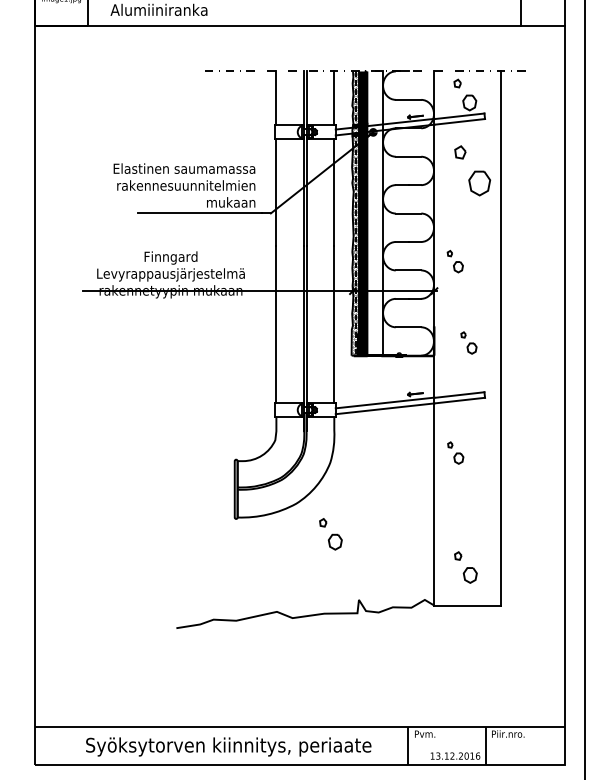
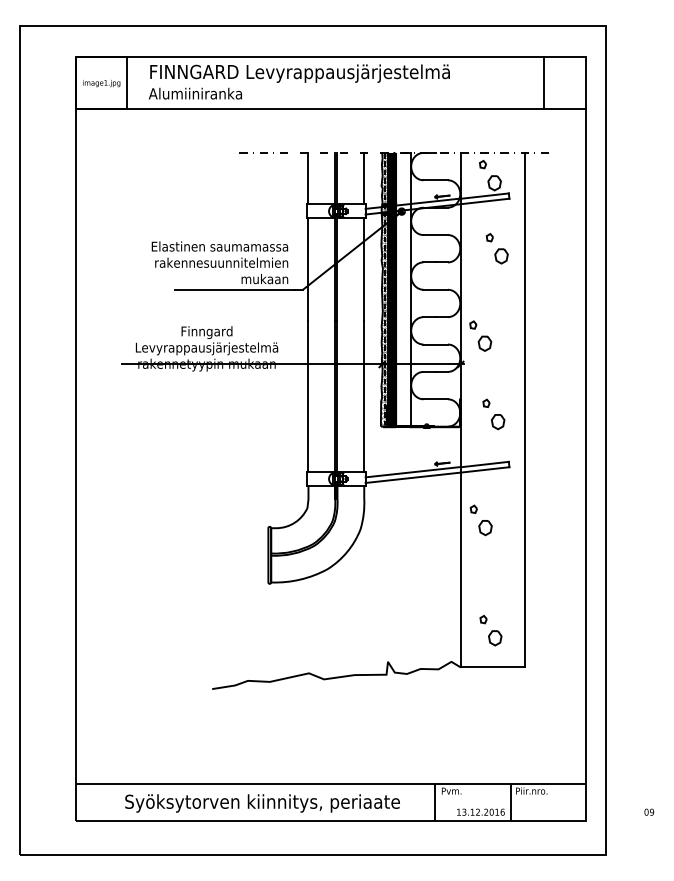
part: (471, 170) -> (496, 248), size x0.62
part: (455, 261) -> (480, 335), size x1.43
part: (468, 343) -> (493, 414), size x1.43
part: (455, 453) -> (480, 520), size x1.43
part: (330, 534) -> (360, 598), removed

